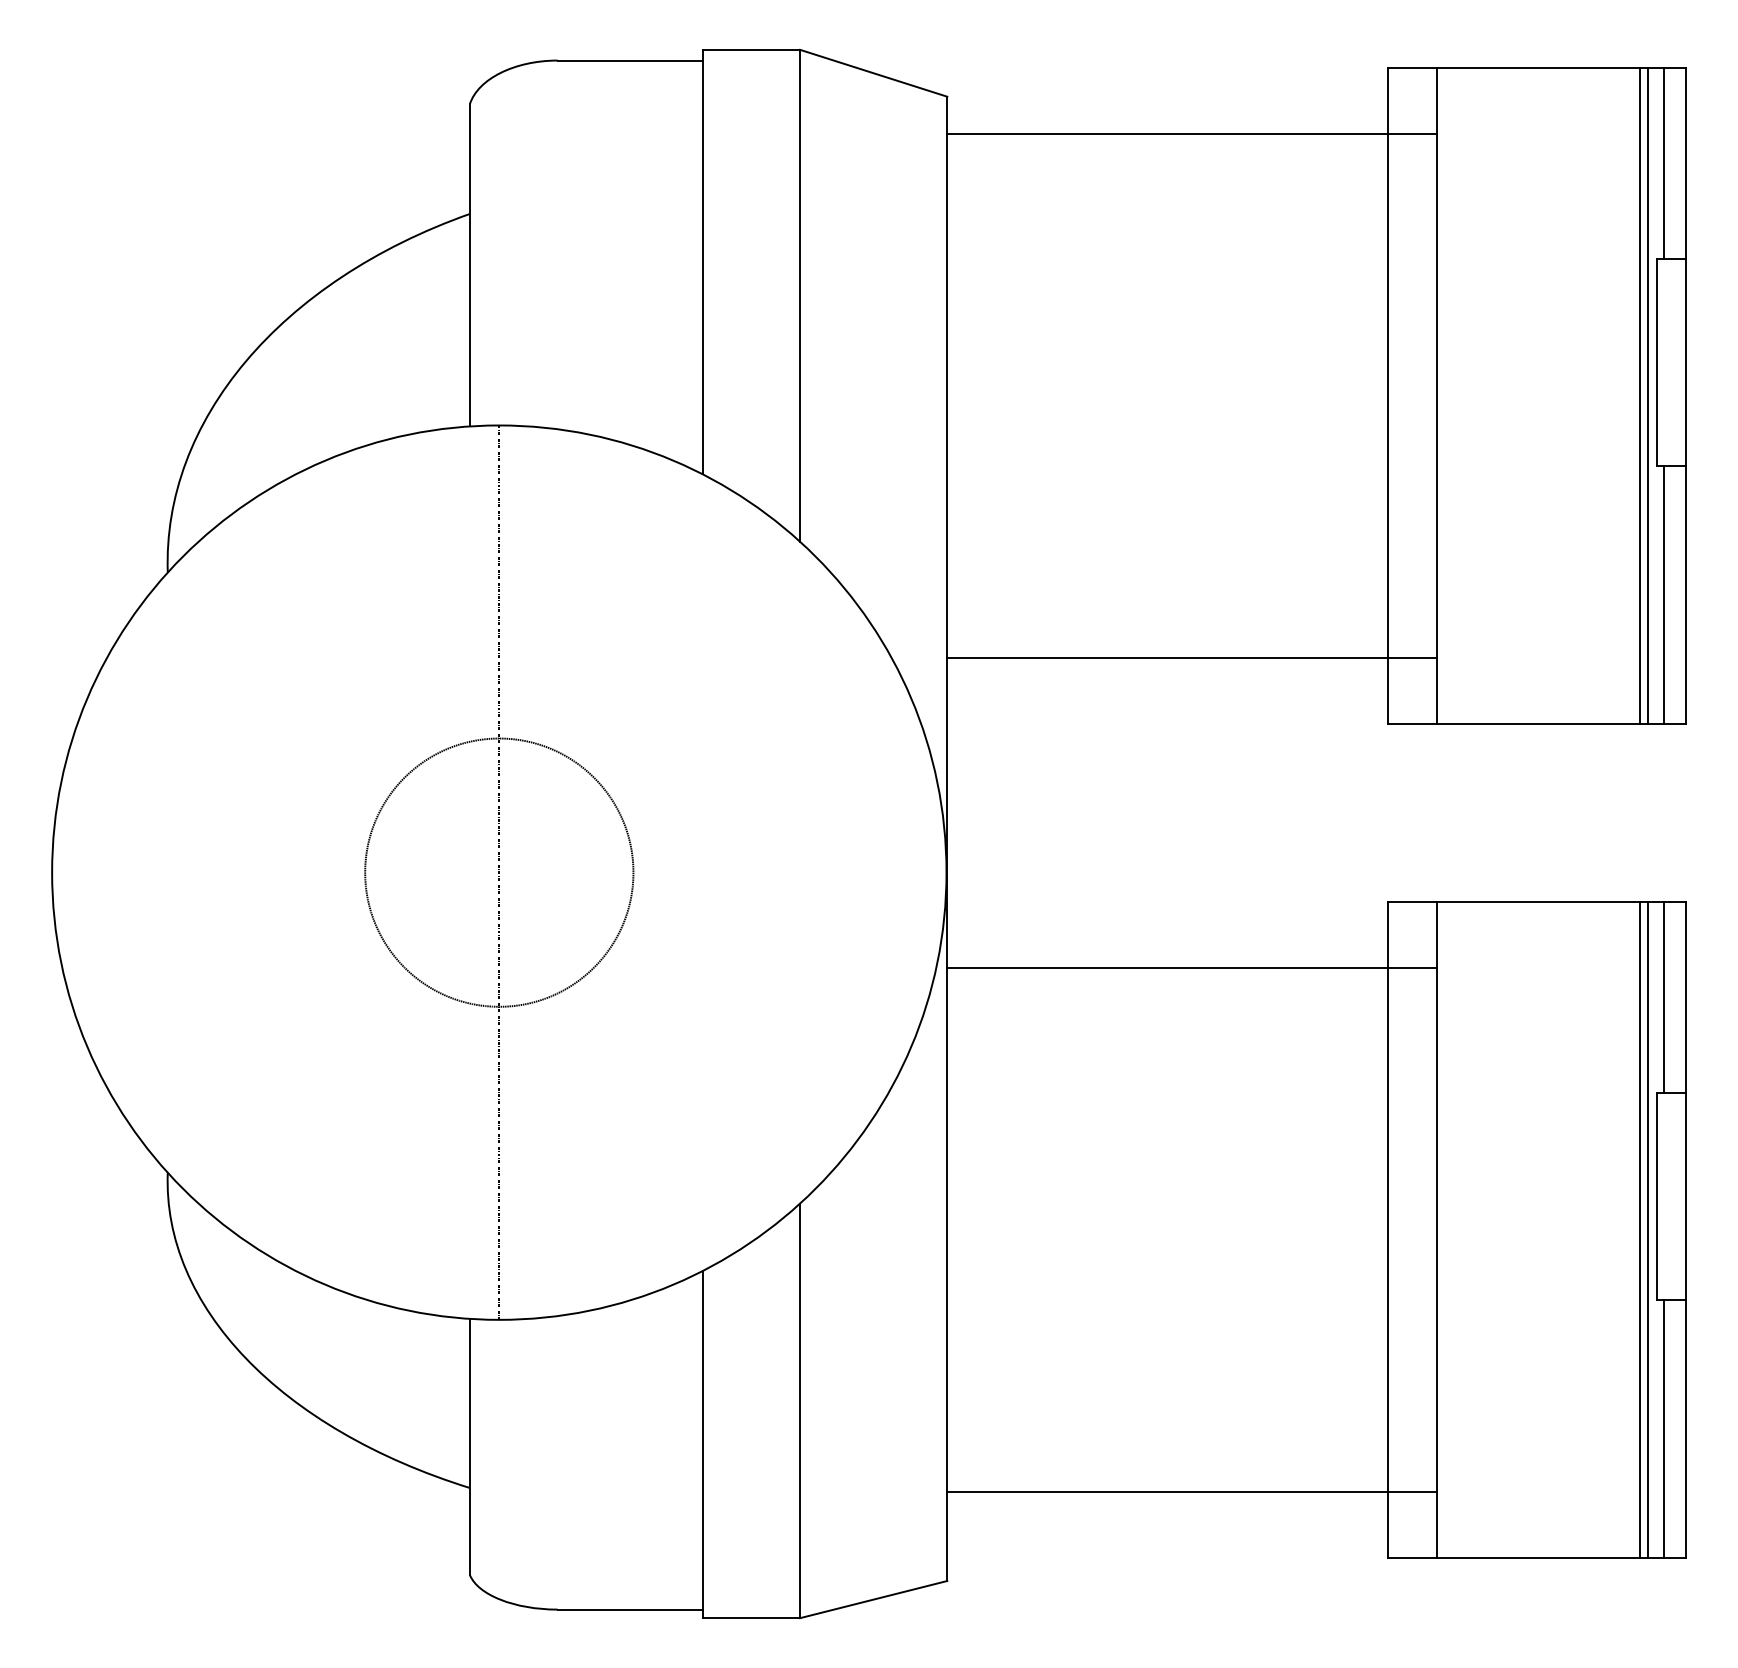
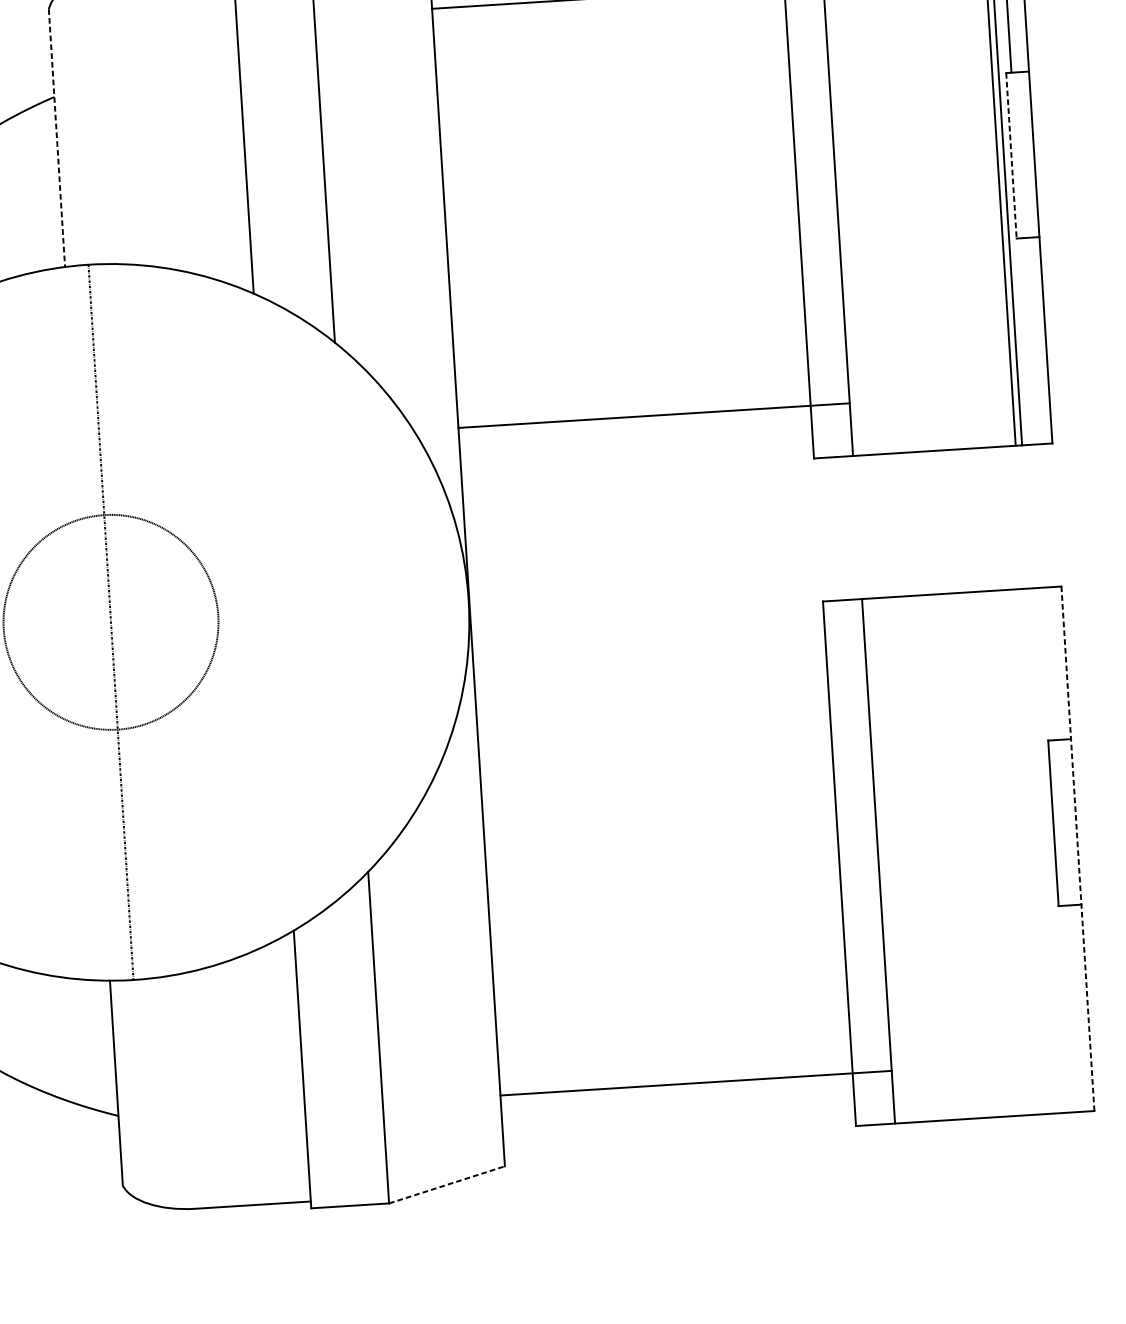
line: (469, 265) -> (56, 138), solid -> dashed
line: (1657, 362) -> (1011, 156), solid -> dashed
line: (1663, 594) -> (1028, 341), removed
line: (1191, 968) -> (669, 664), removed
line: (1663, 997) -> (1048, 663), removed
line: (1639, 1230) -> (1040, 851), removed
line: (1647, 1230) -> (1047, 850), removed
line: (1685, 1230) -> (1077, 848), solid -> dashed
line: (1663, 1429) -> (1070, 1009), removed
line: (873, 1599) -> (446, 1184), solid -> dashed

